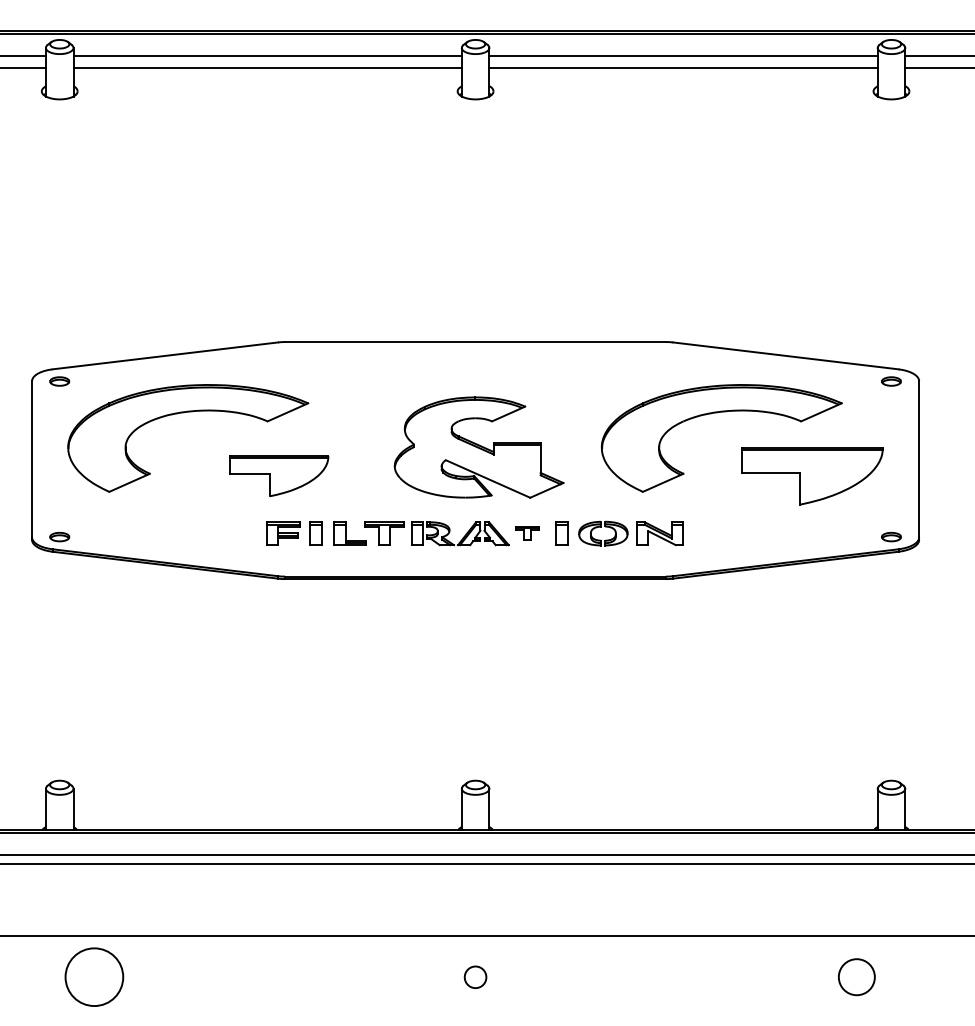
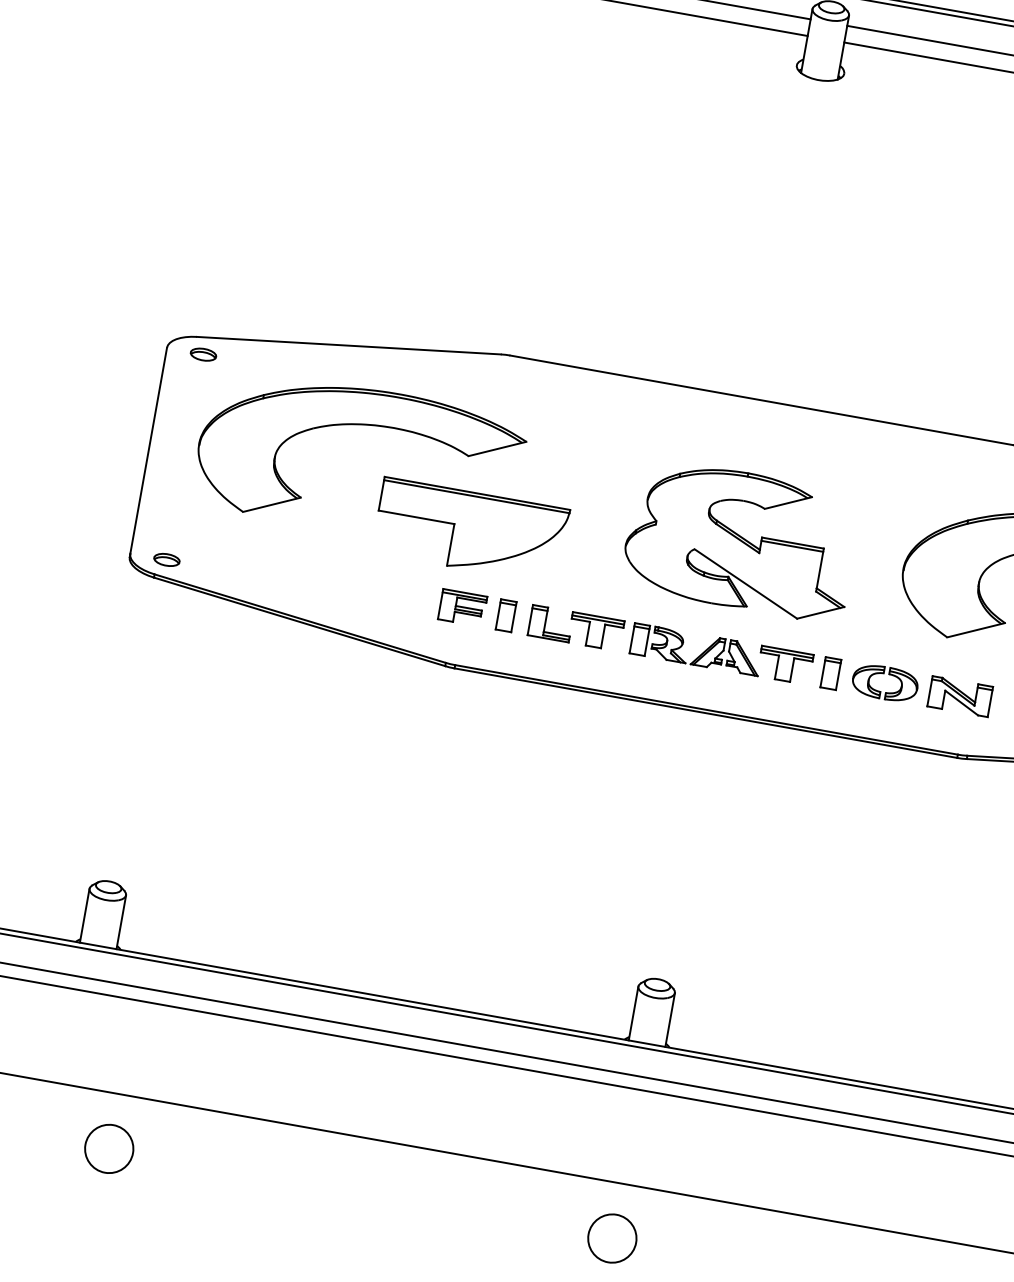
part: (279, 476) -> (471, 531), size x1.43
part: (527, 533) -> (785, 665), size x1.67
circle: (94, 977) -> (109, 1149), size x0.62
circle: (475, 977) -> (612, 1238), size x1.67

